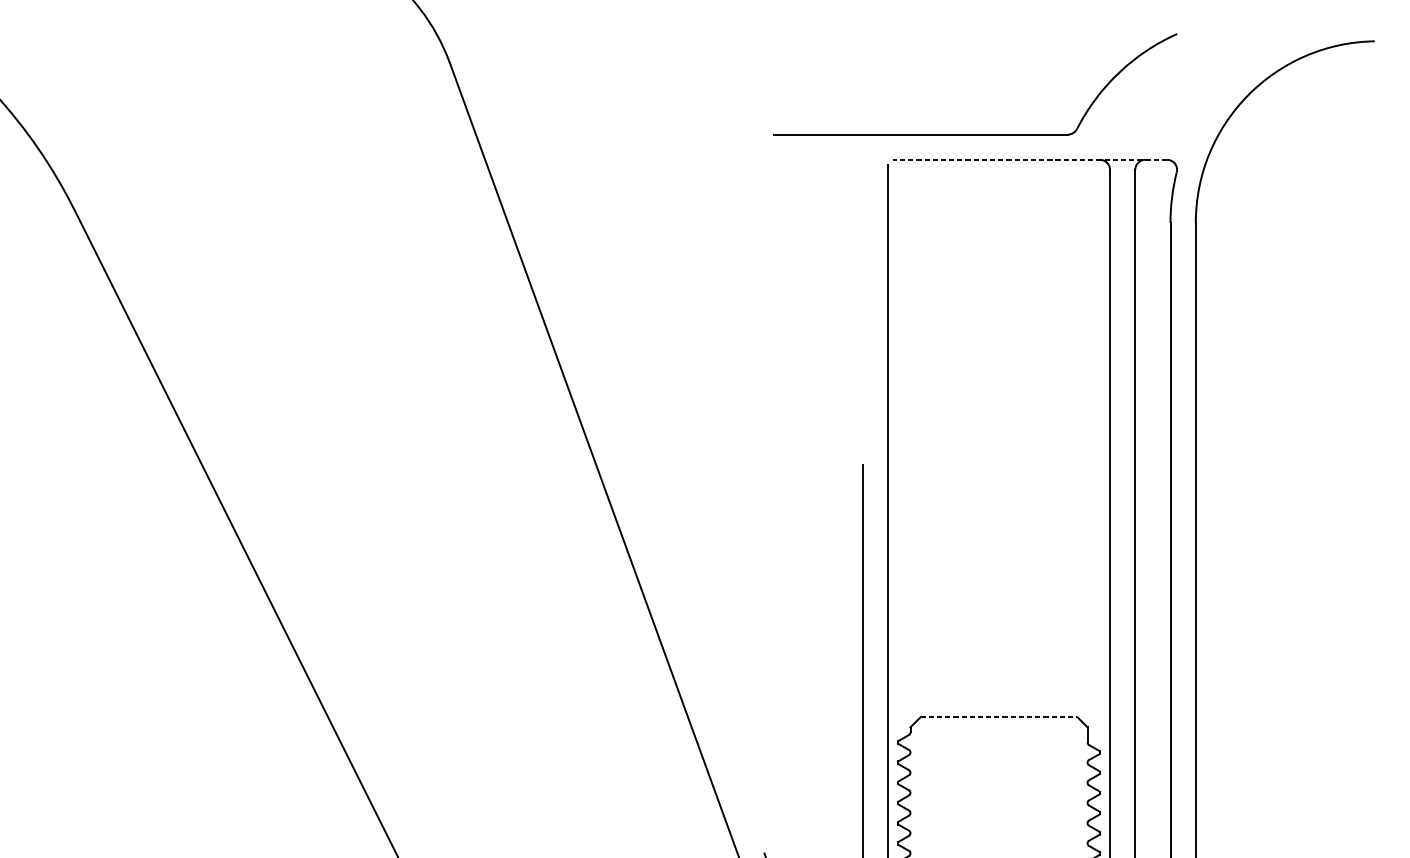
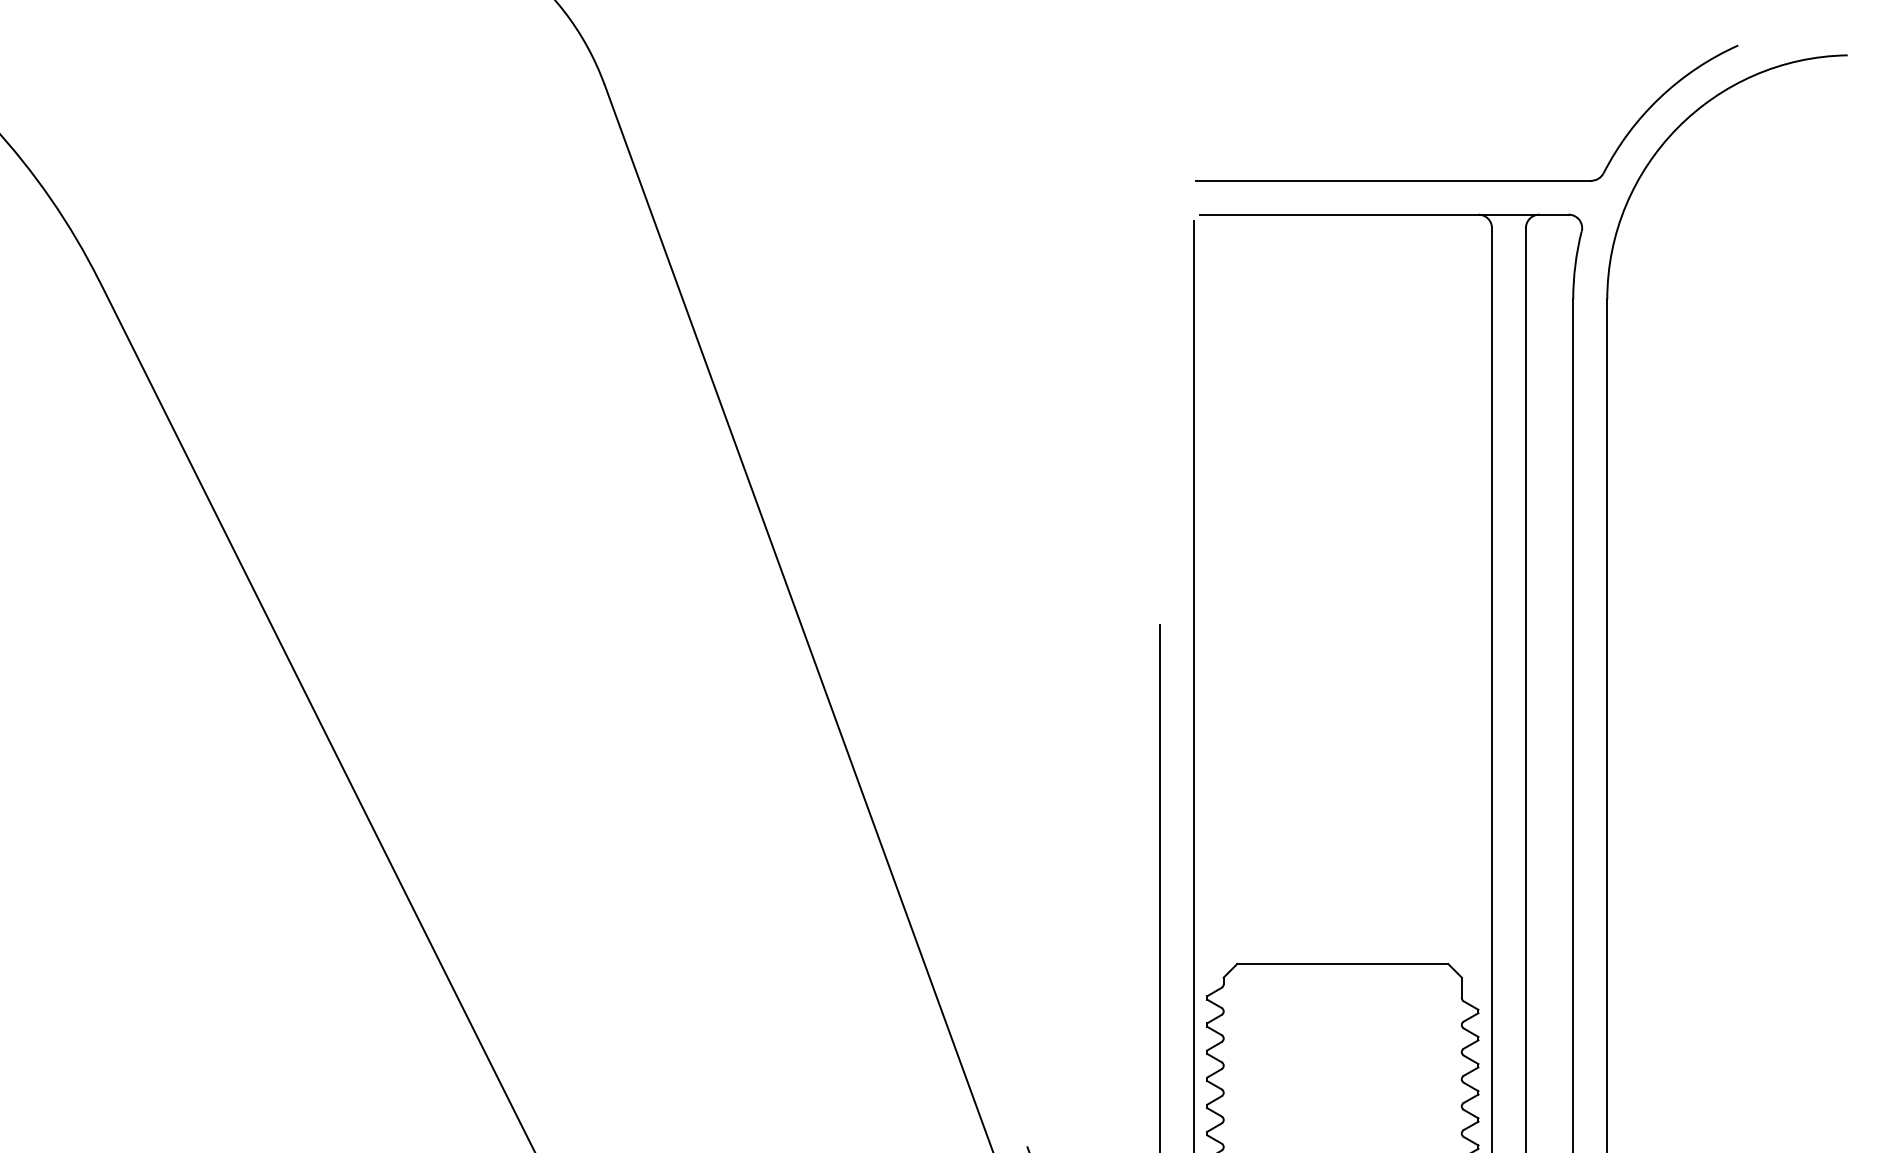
part: (975, 134) -> (1466, 180), moved
line: (1030, 159) -> (1384, 214), dashed -> solid
line: (999, 716) -> (1343, 963), dashed -> solid

